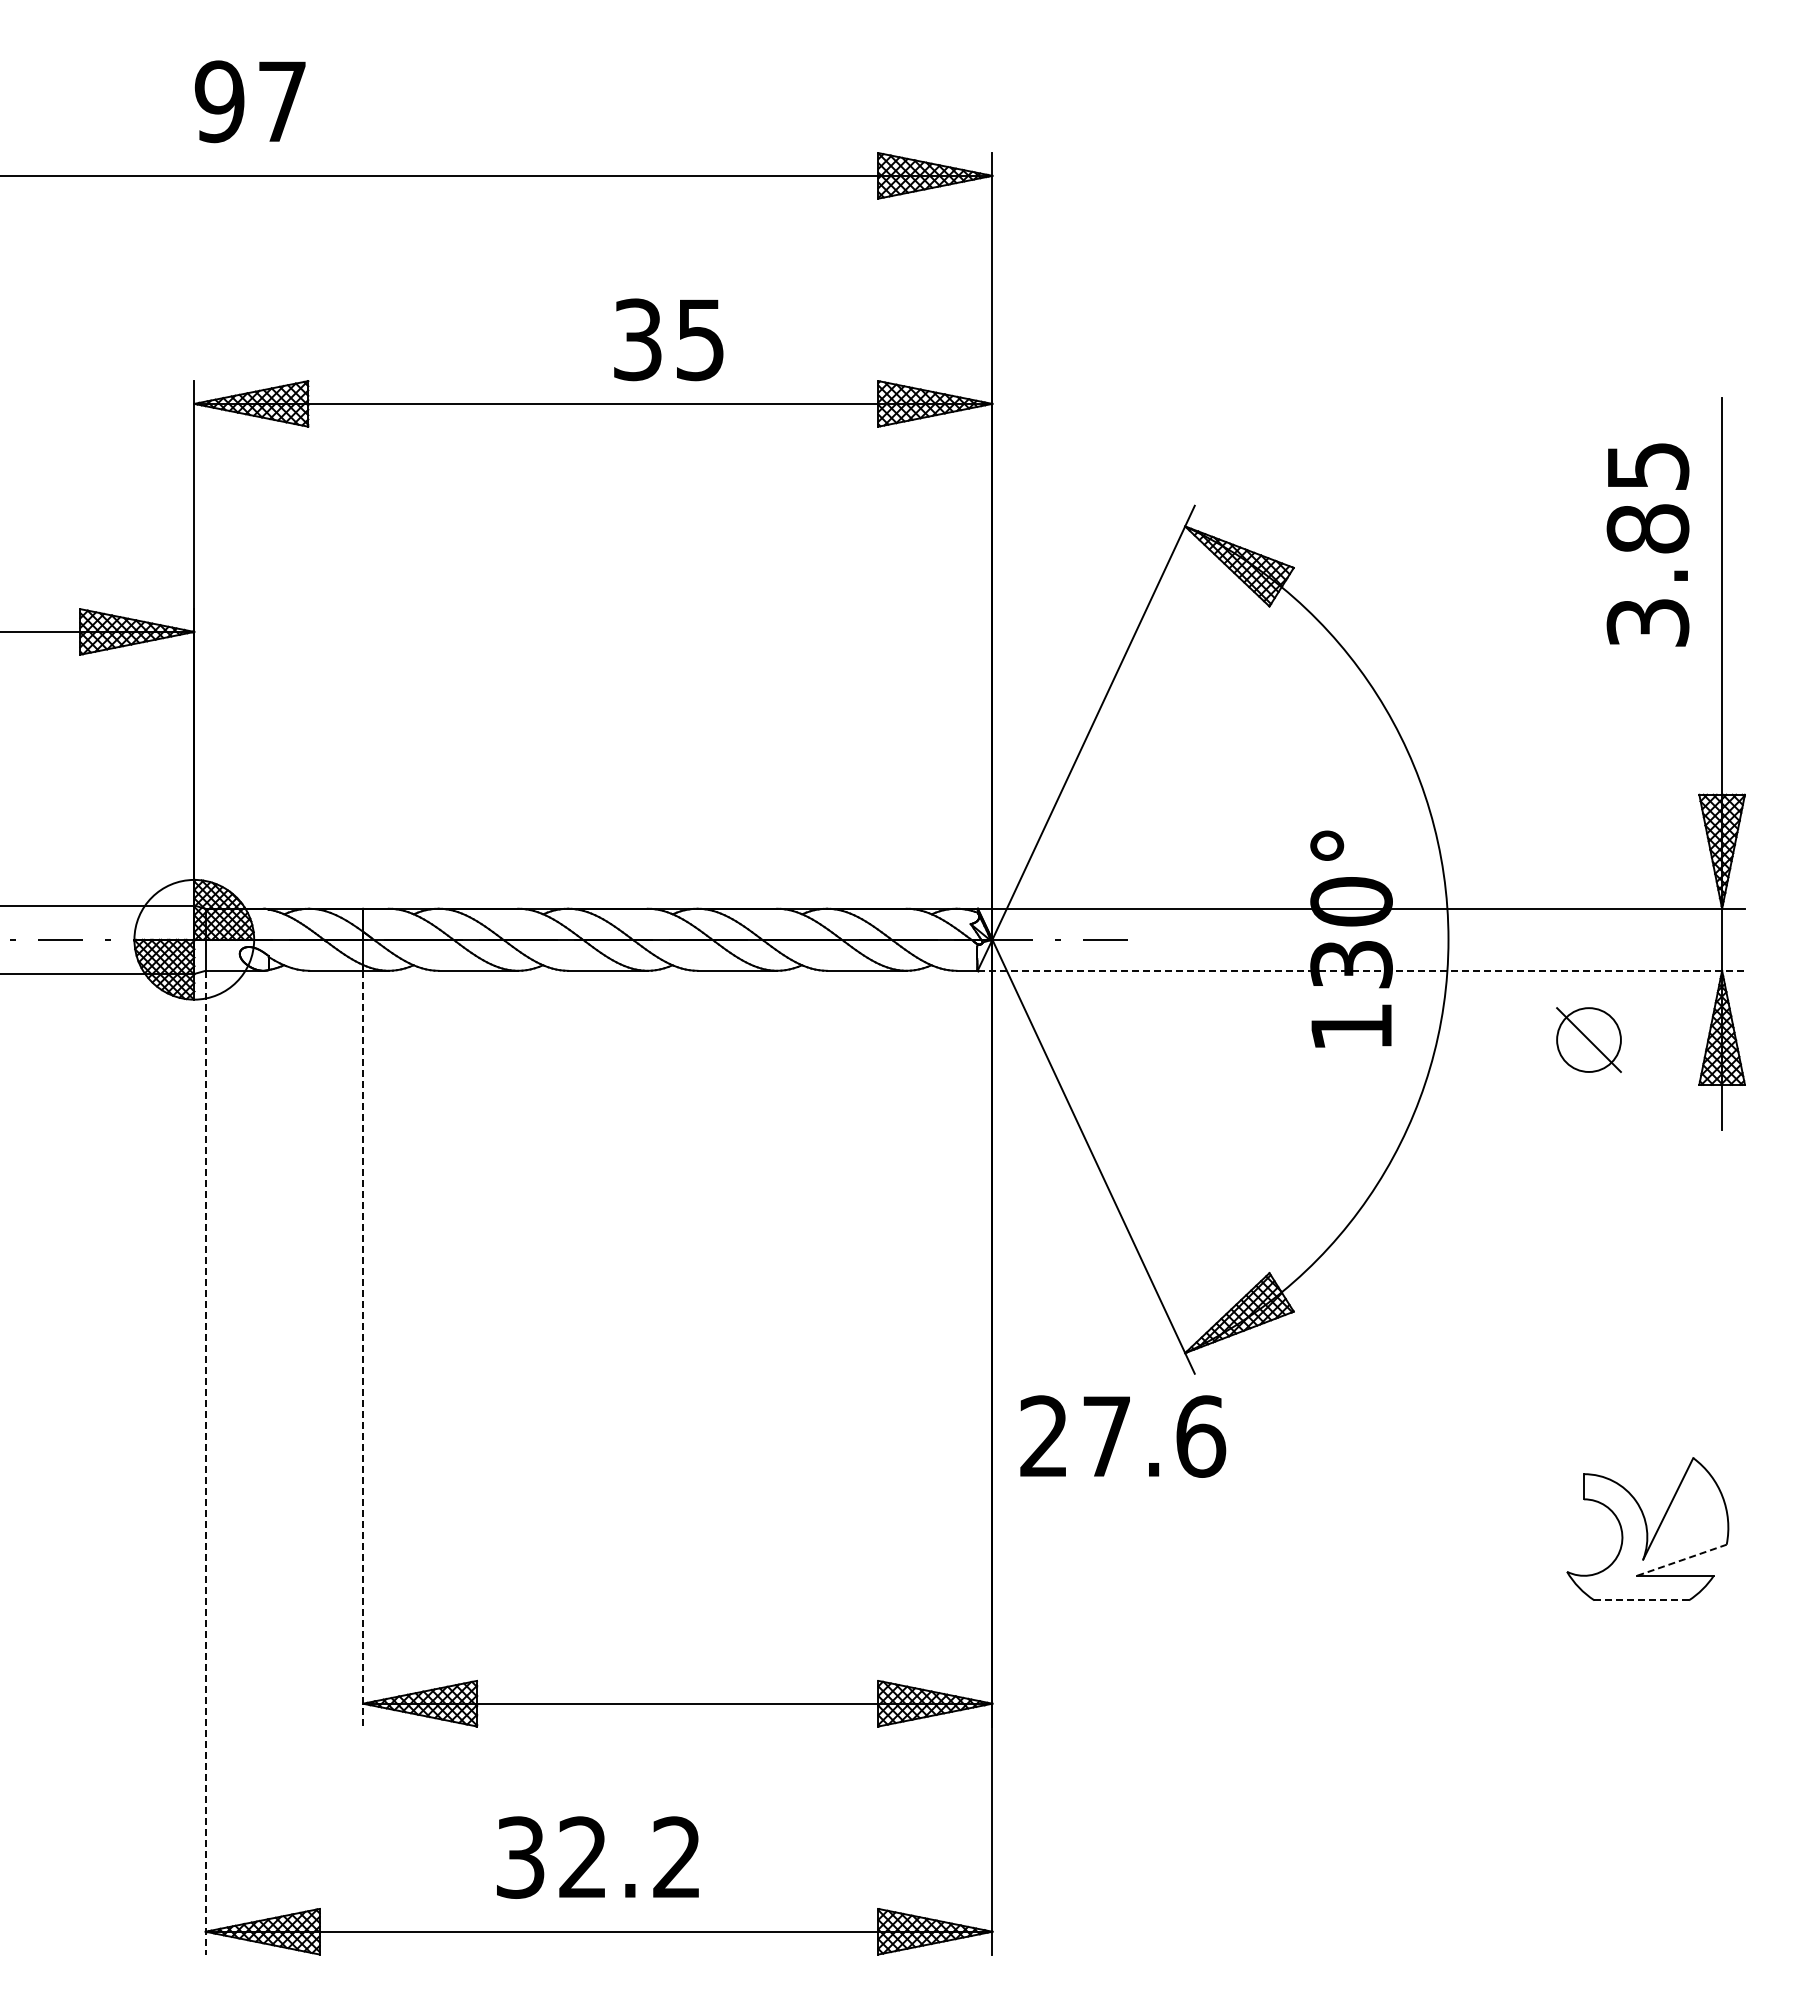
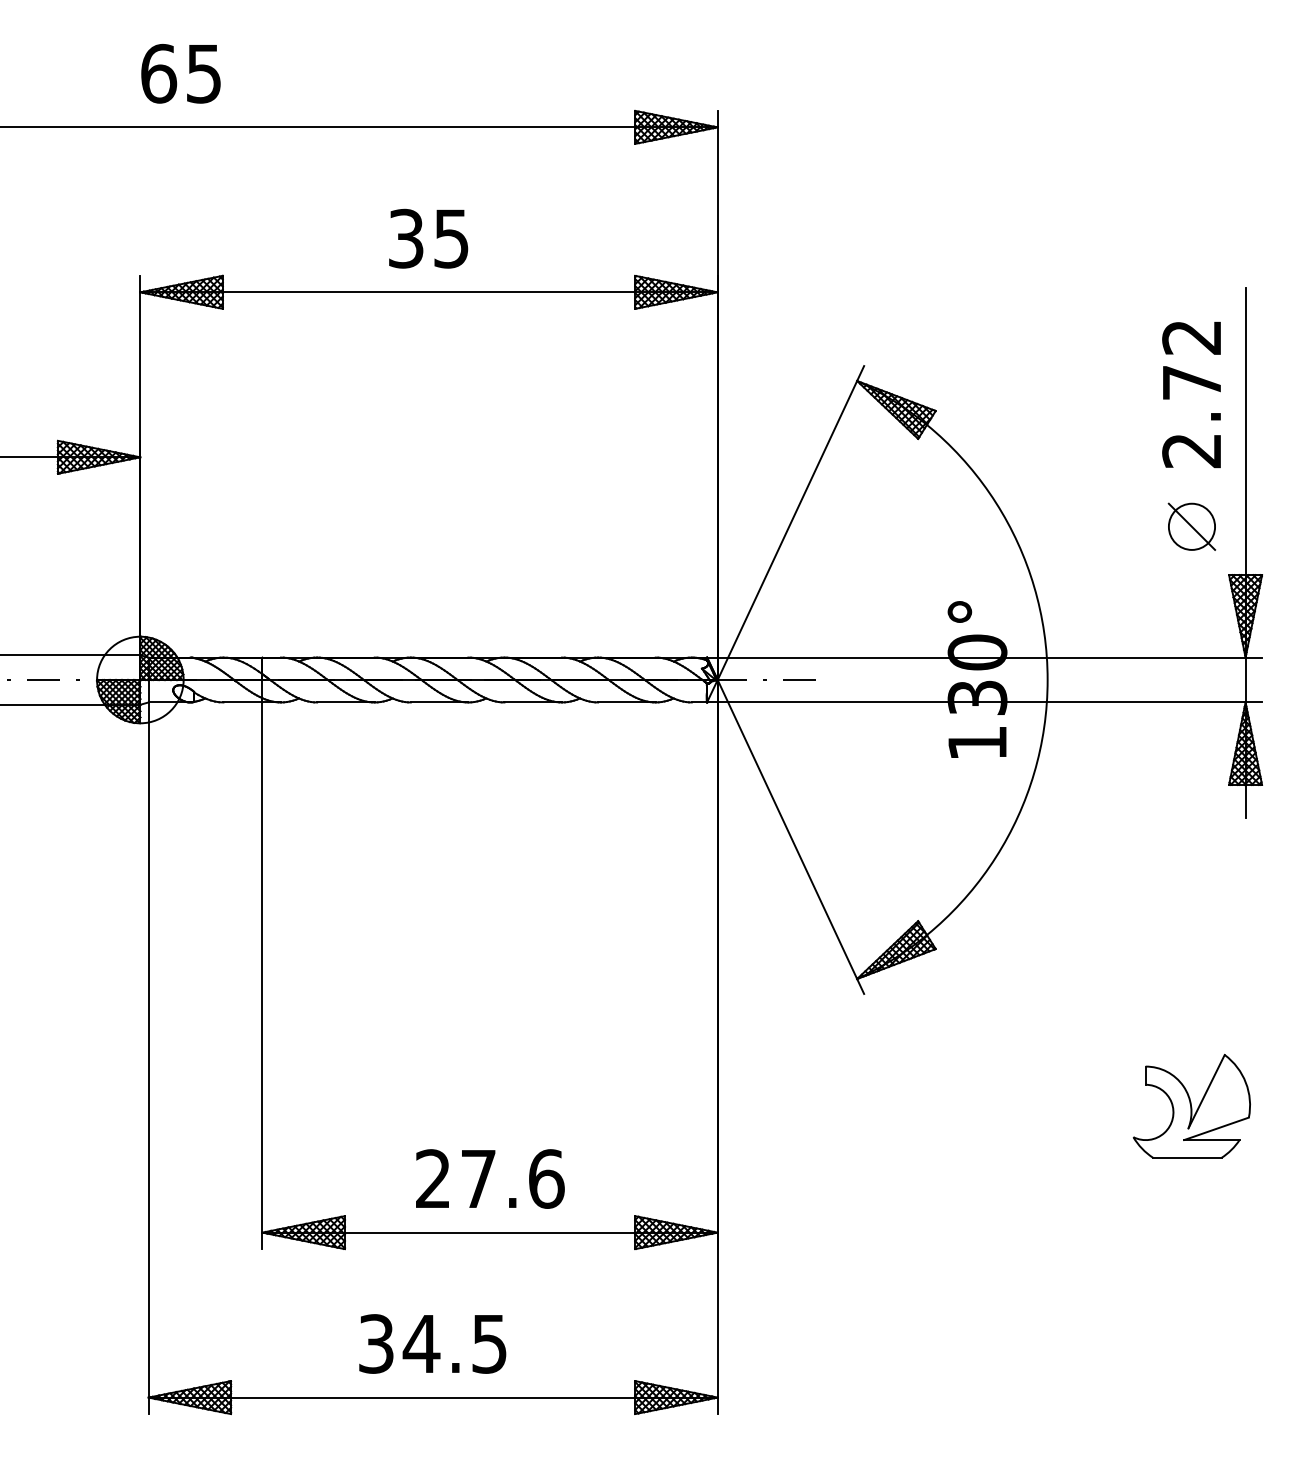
text: (249, 101) -> (180, 73), 97 -> 65
text: (668, 339) -> (428, 238), moved
text: (1647, 544) -> (1191, 394), 3.85 -> 2.72
line: (1361, 970) -> (984, 702), dashed -> solid
part: (1588, 1039) -> (1191, 526), moved
line: (363, 1348) -> (262, 975), dashed -> solid
text: (1123, 1436) -> (490, 1178), moved
line: (205, 1462) -> (148, 1058), dashed -> solid
line: (1682, 1560) -> (1216, 1129), dashed -> solid
line: (1642, 1600) -> (1187, 1157), dashed -> solid
text: (628, 1857) -> (454, 1343), 32.2 -> 34.5

